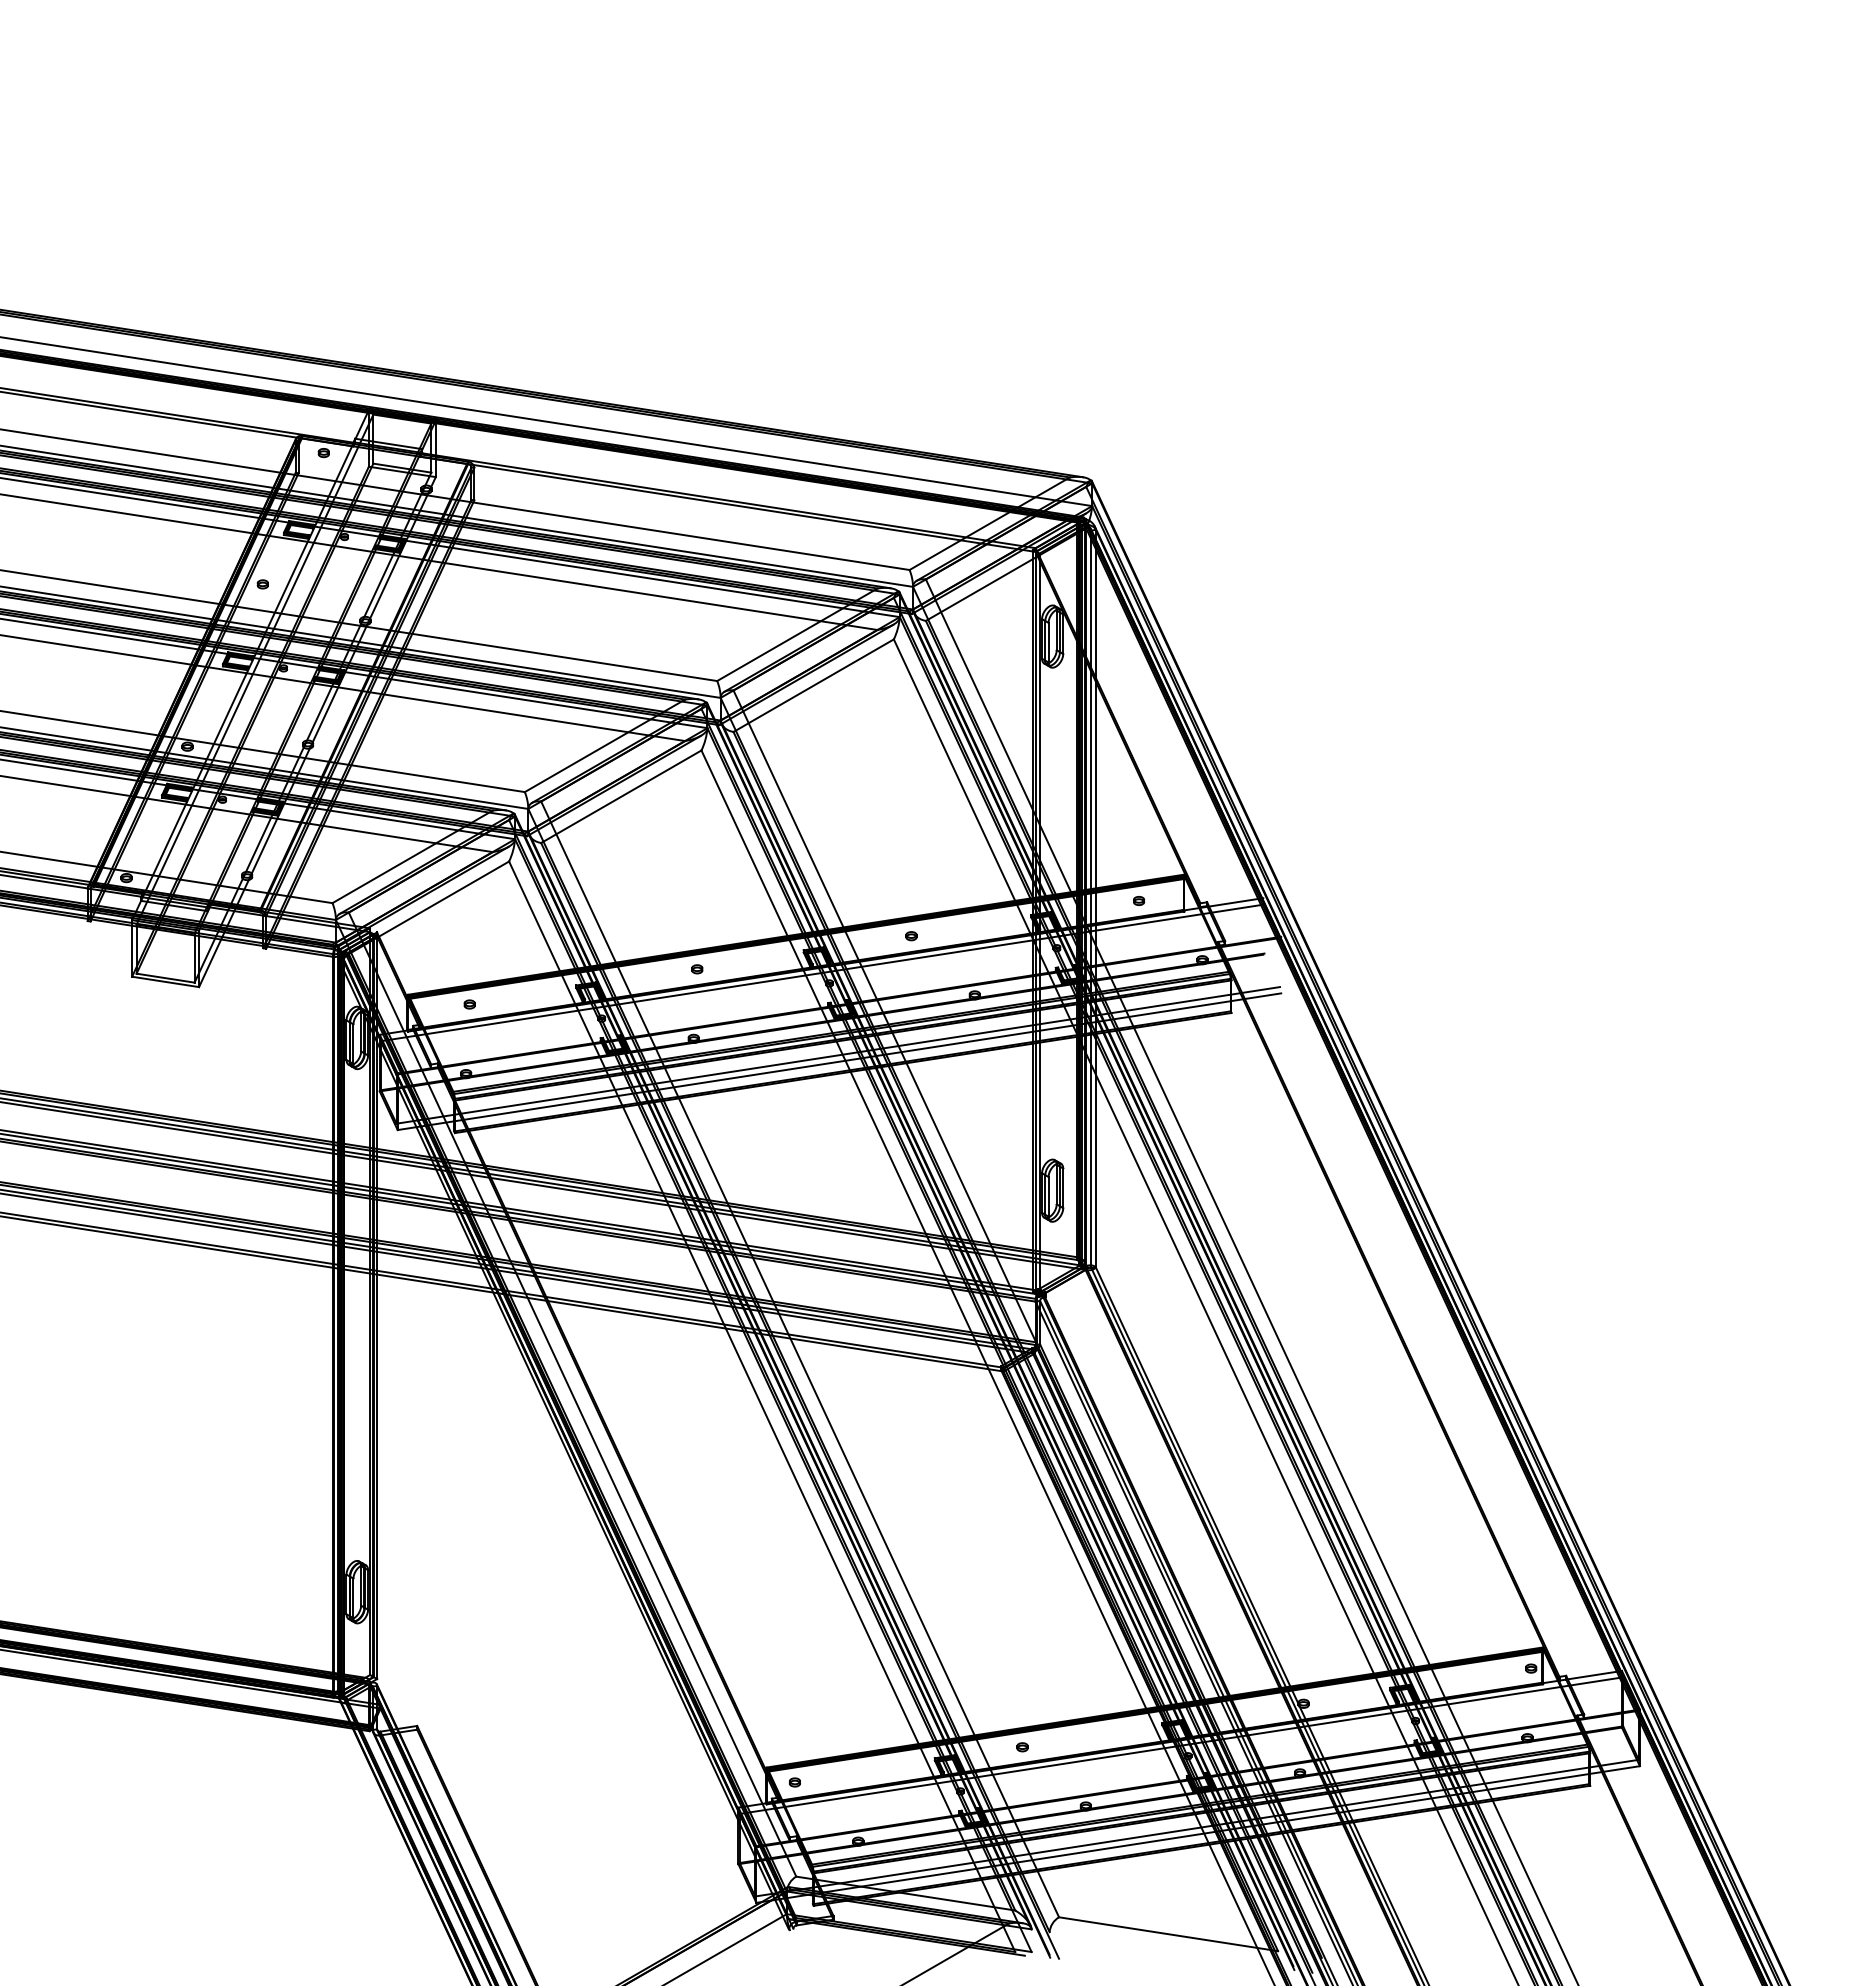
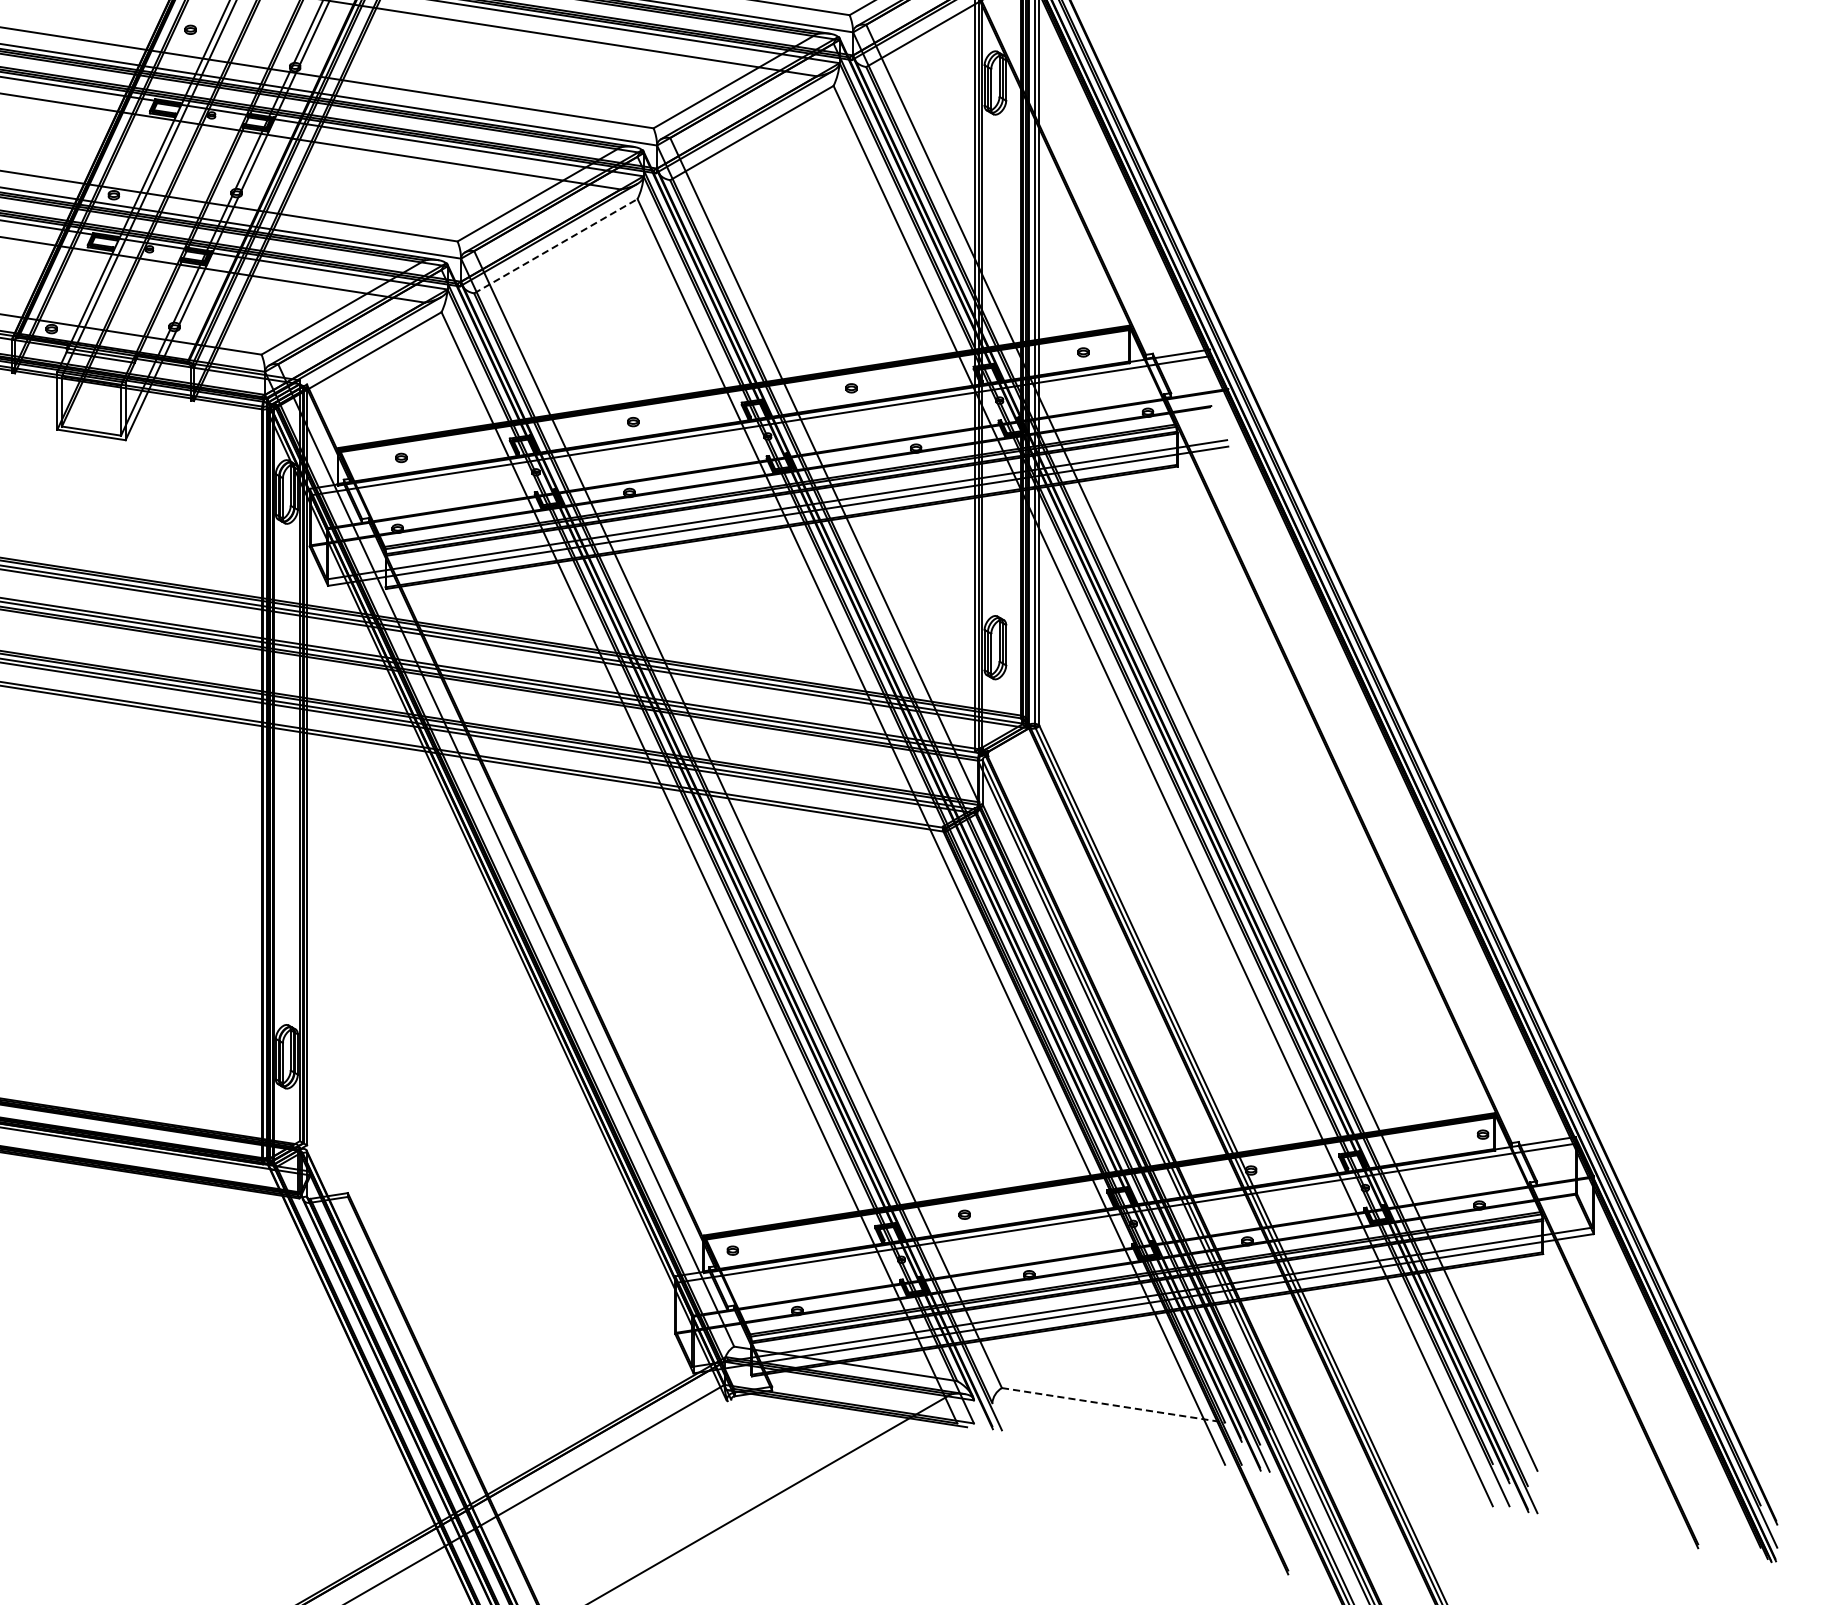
line: (621, 796) -> (556, 245), solid -> dashed
line: (1168, 1934) -> (1113, 1405), solid -> dashed

